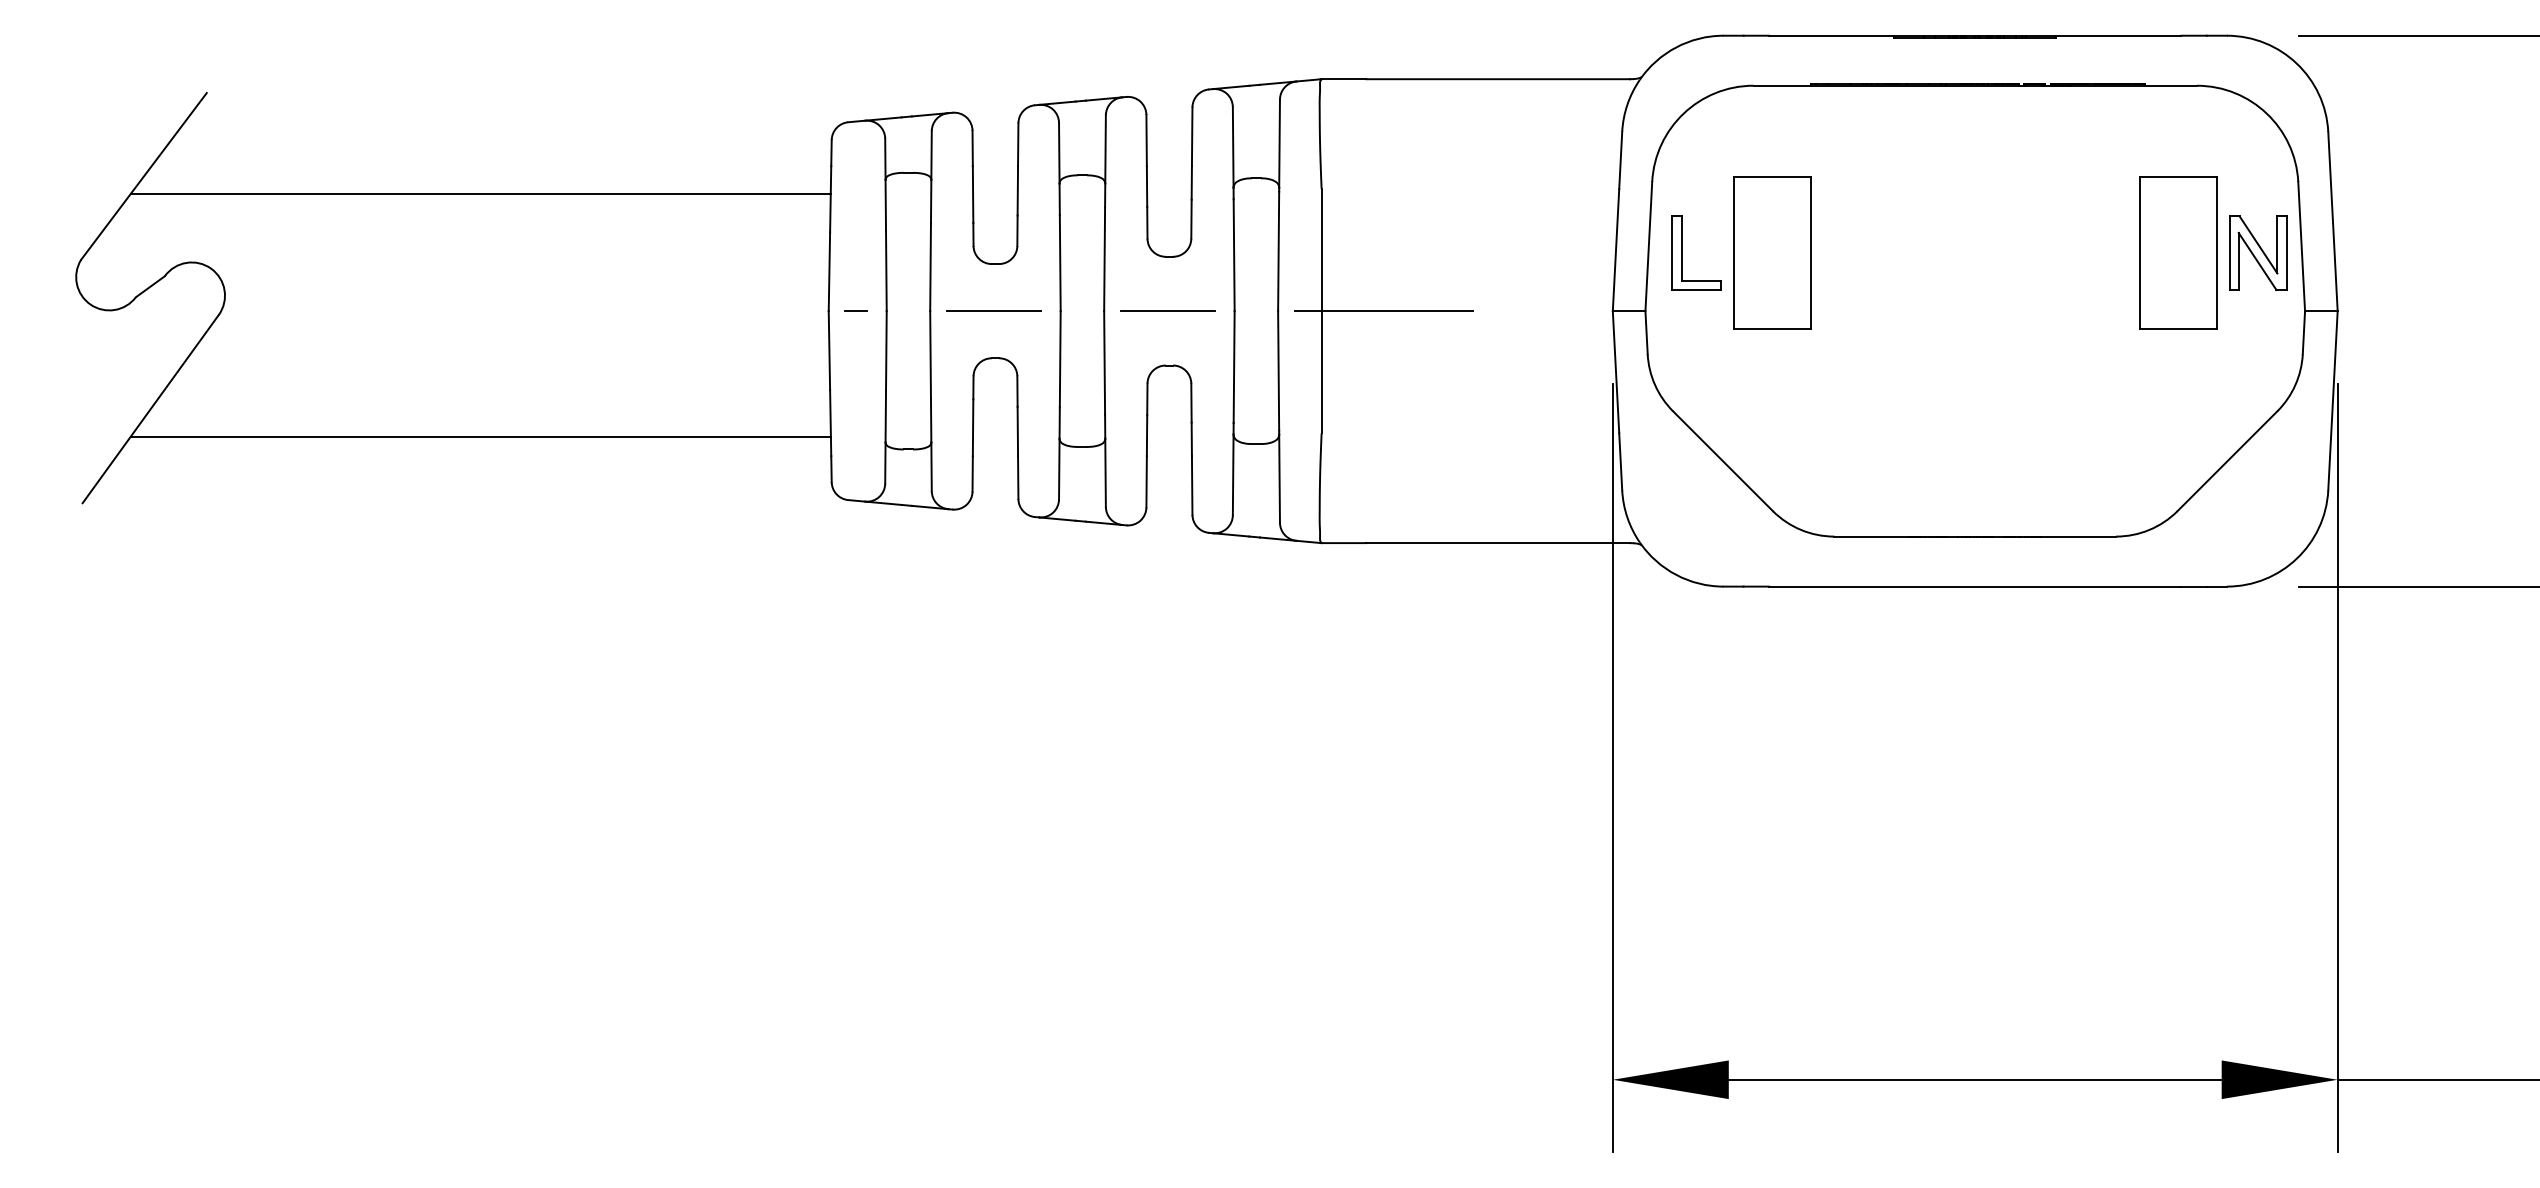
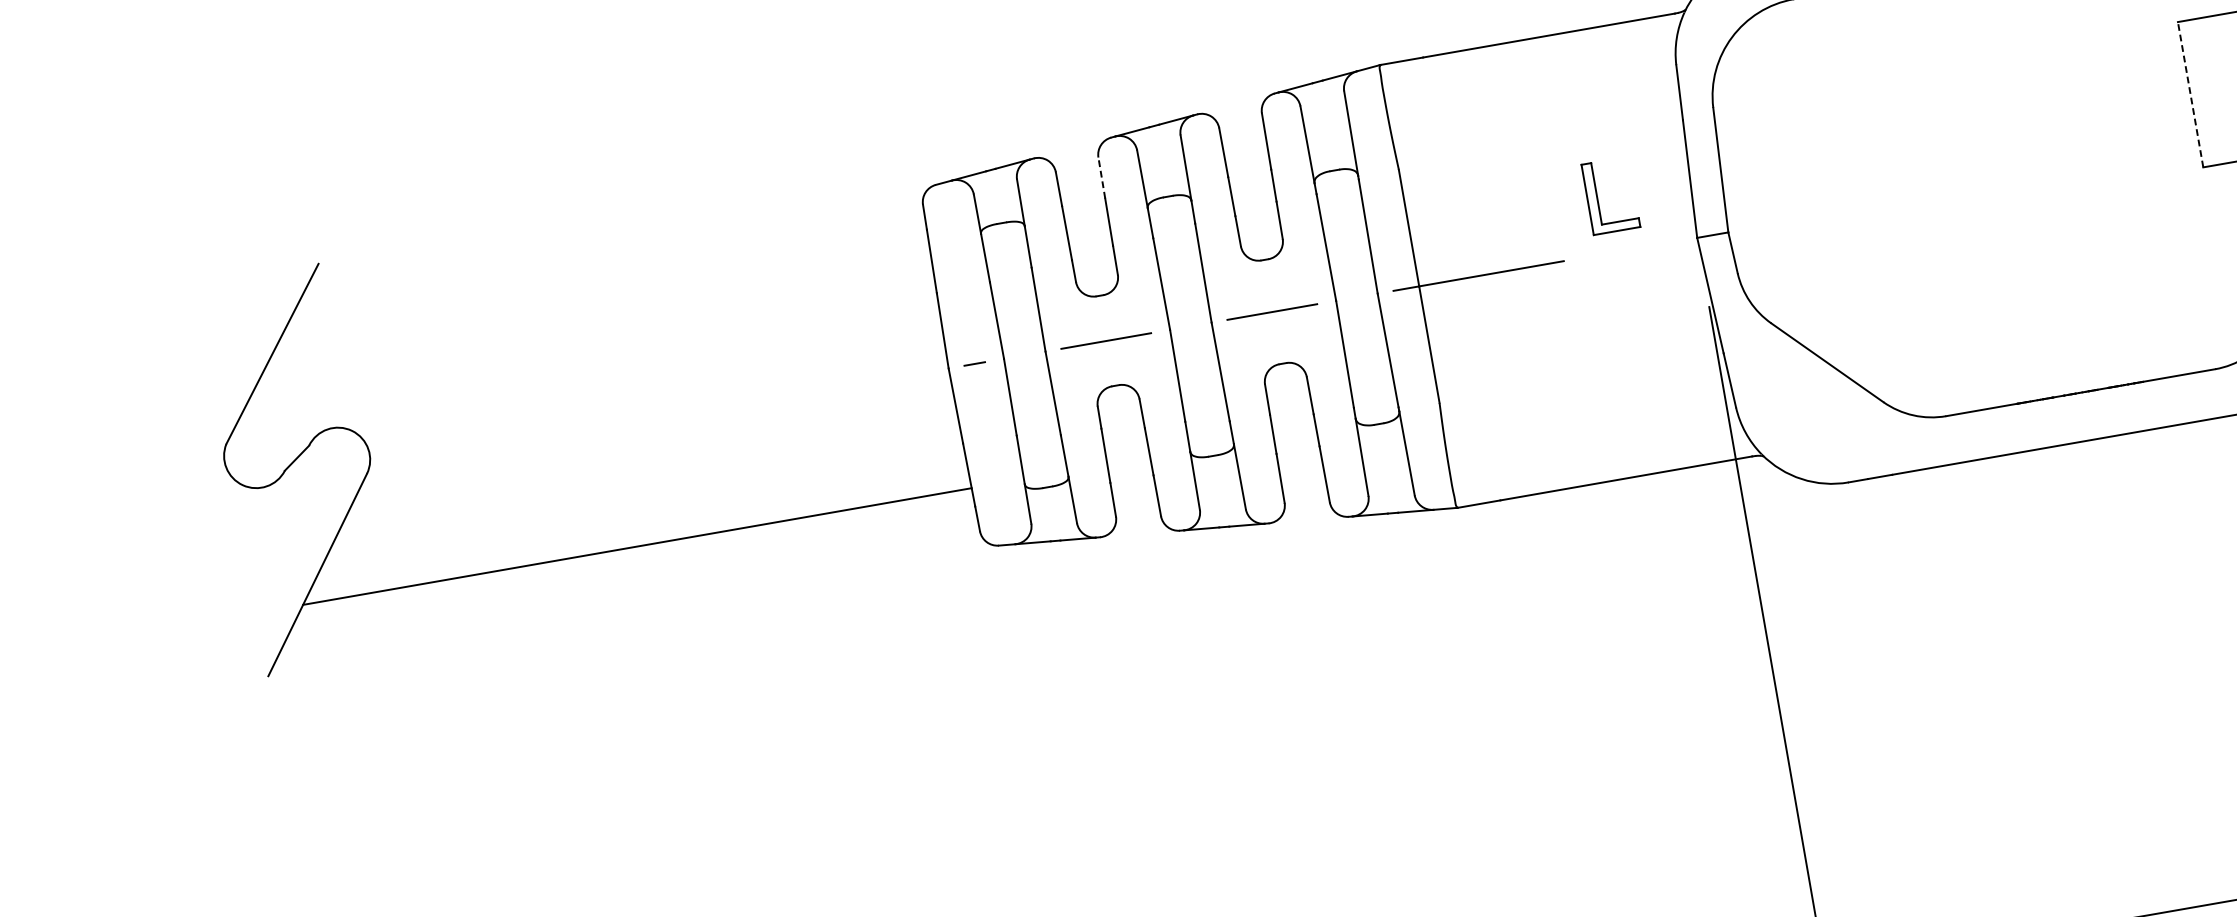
line: (1018, 144) -> (1102, 177), solid -> dashed
line: (480, 193) -> (596, 314), removed
part: (1682, 252) -> (1597, 197), moved
part: (1772, 252) -> (1839, 155), removed
line: (2139, 252) -> (2190, 94), solid -> dashed

